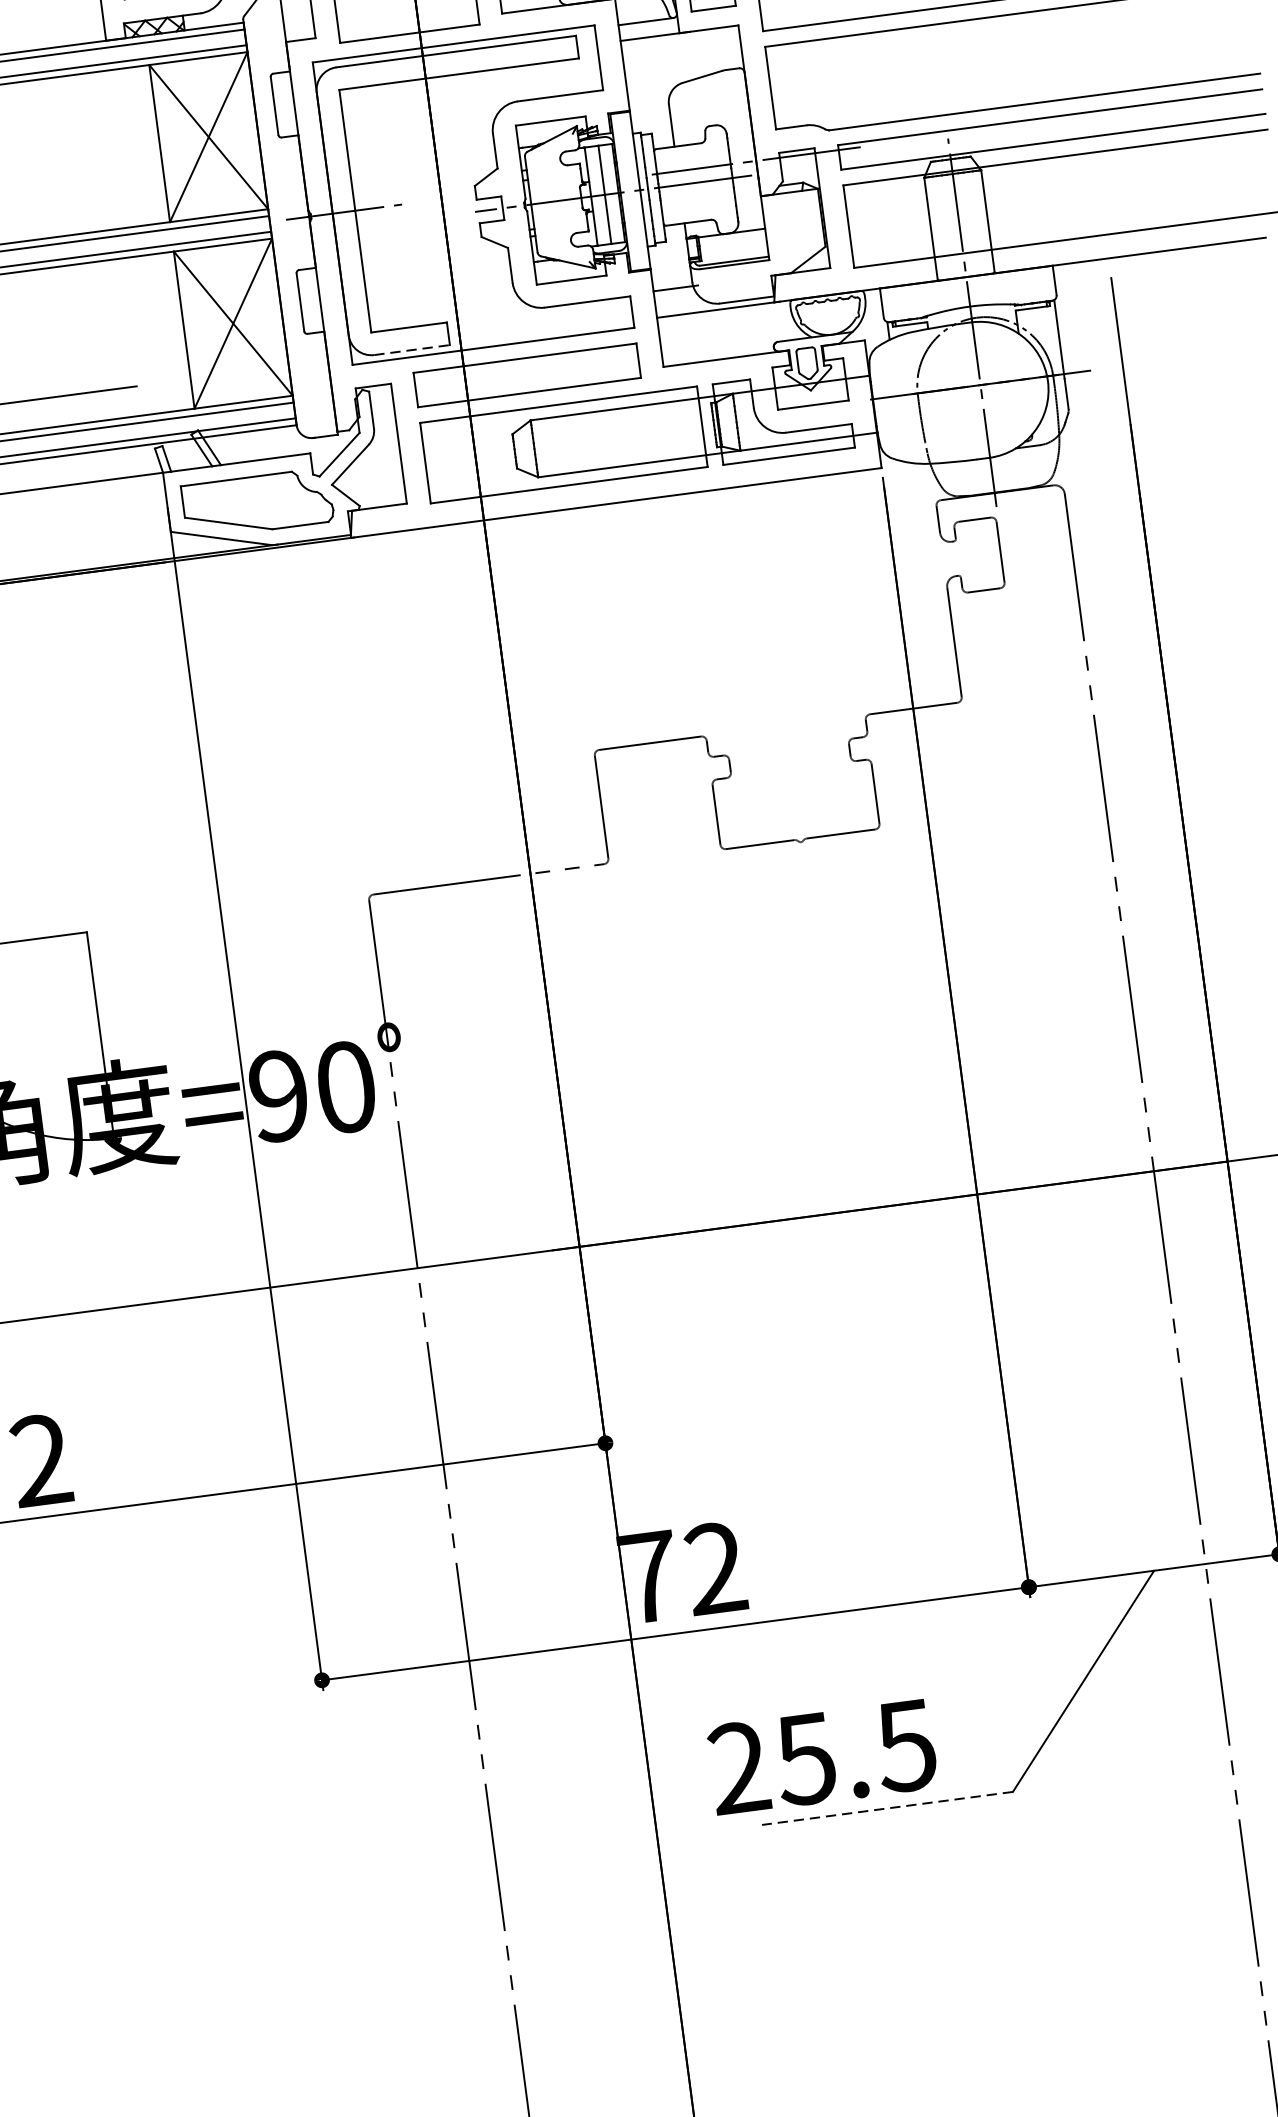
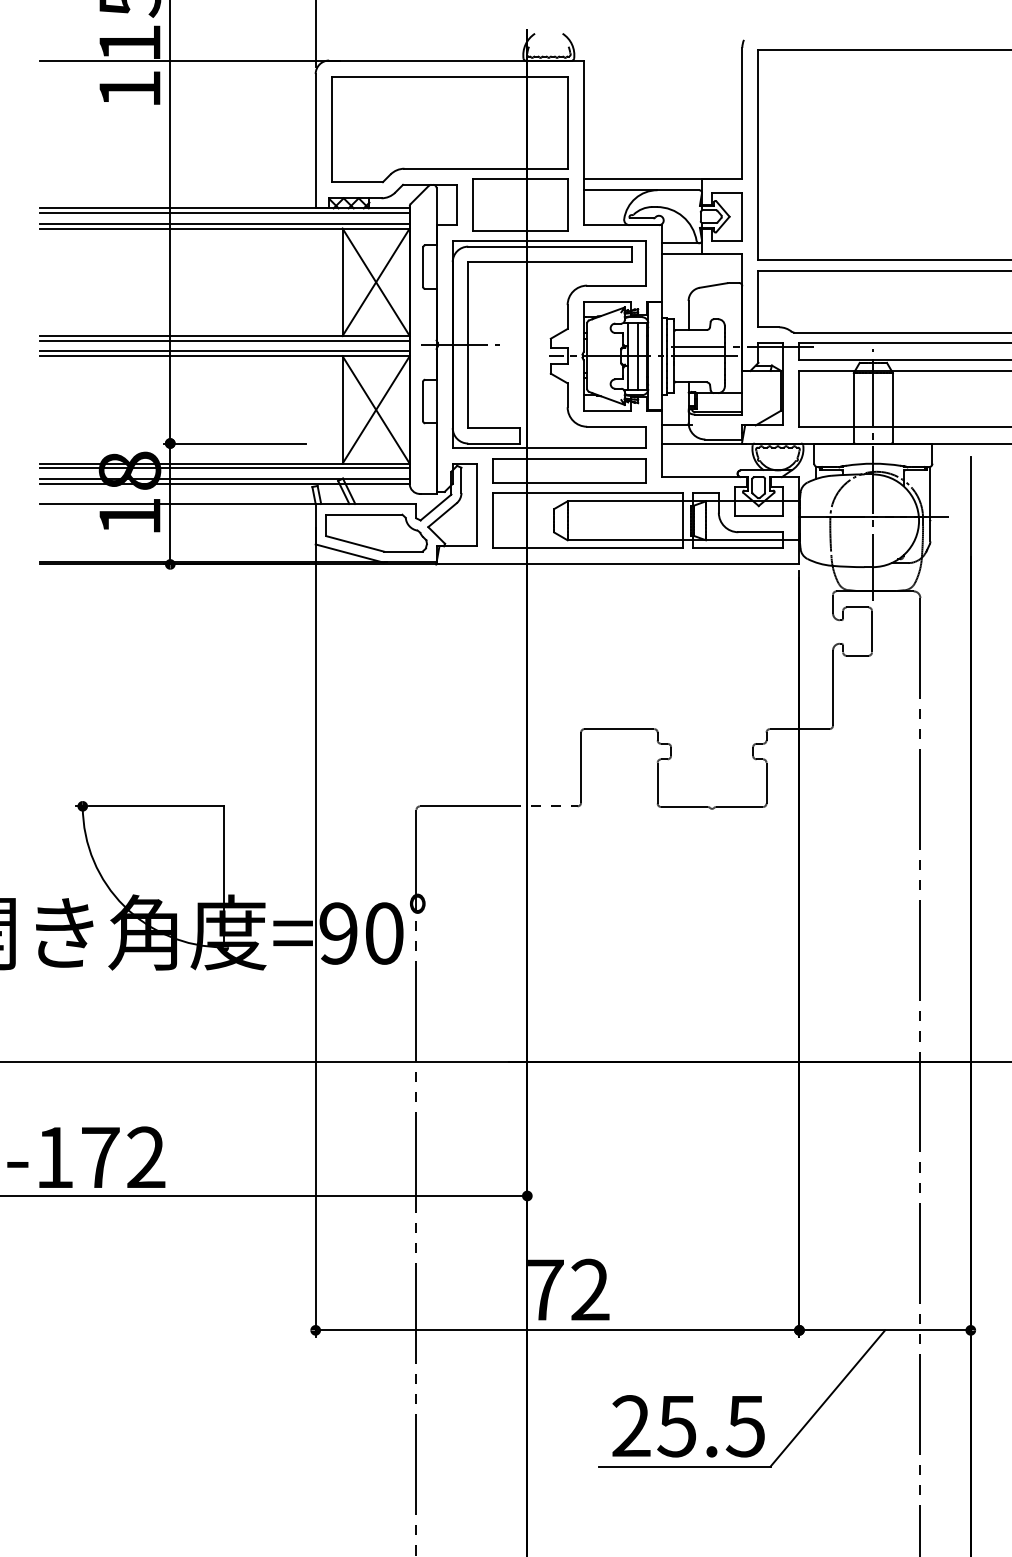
line: (412, 349) -> (494, 443), dashed -> solid
text: (822, 1757) -> (688, 1426), moved
line: (887, 1808) -> (684, 1466), dashed -> solid

